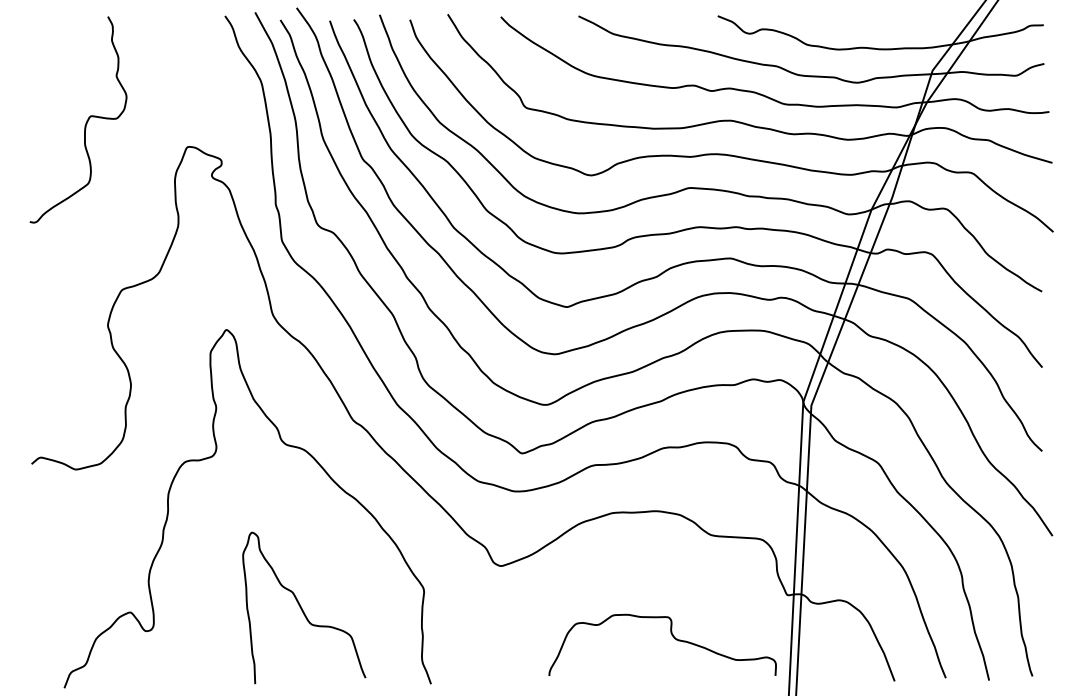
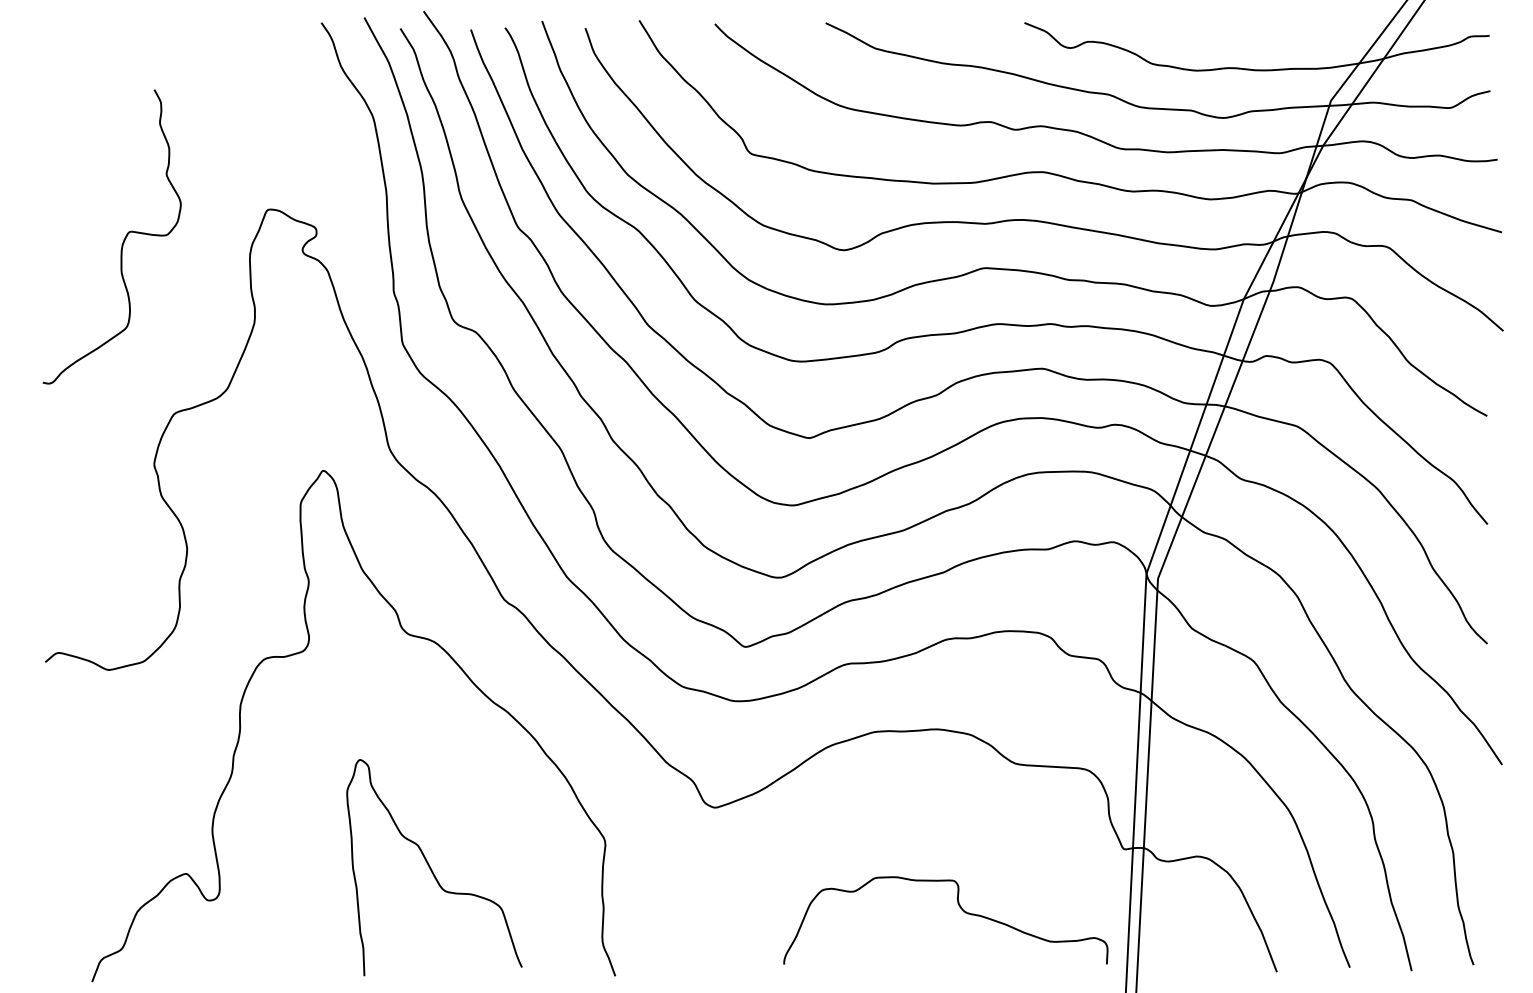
curve: (86, 121) -> (123, 239), moved

